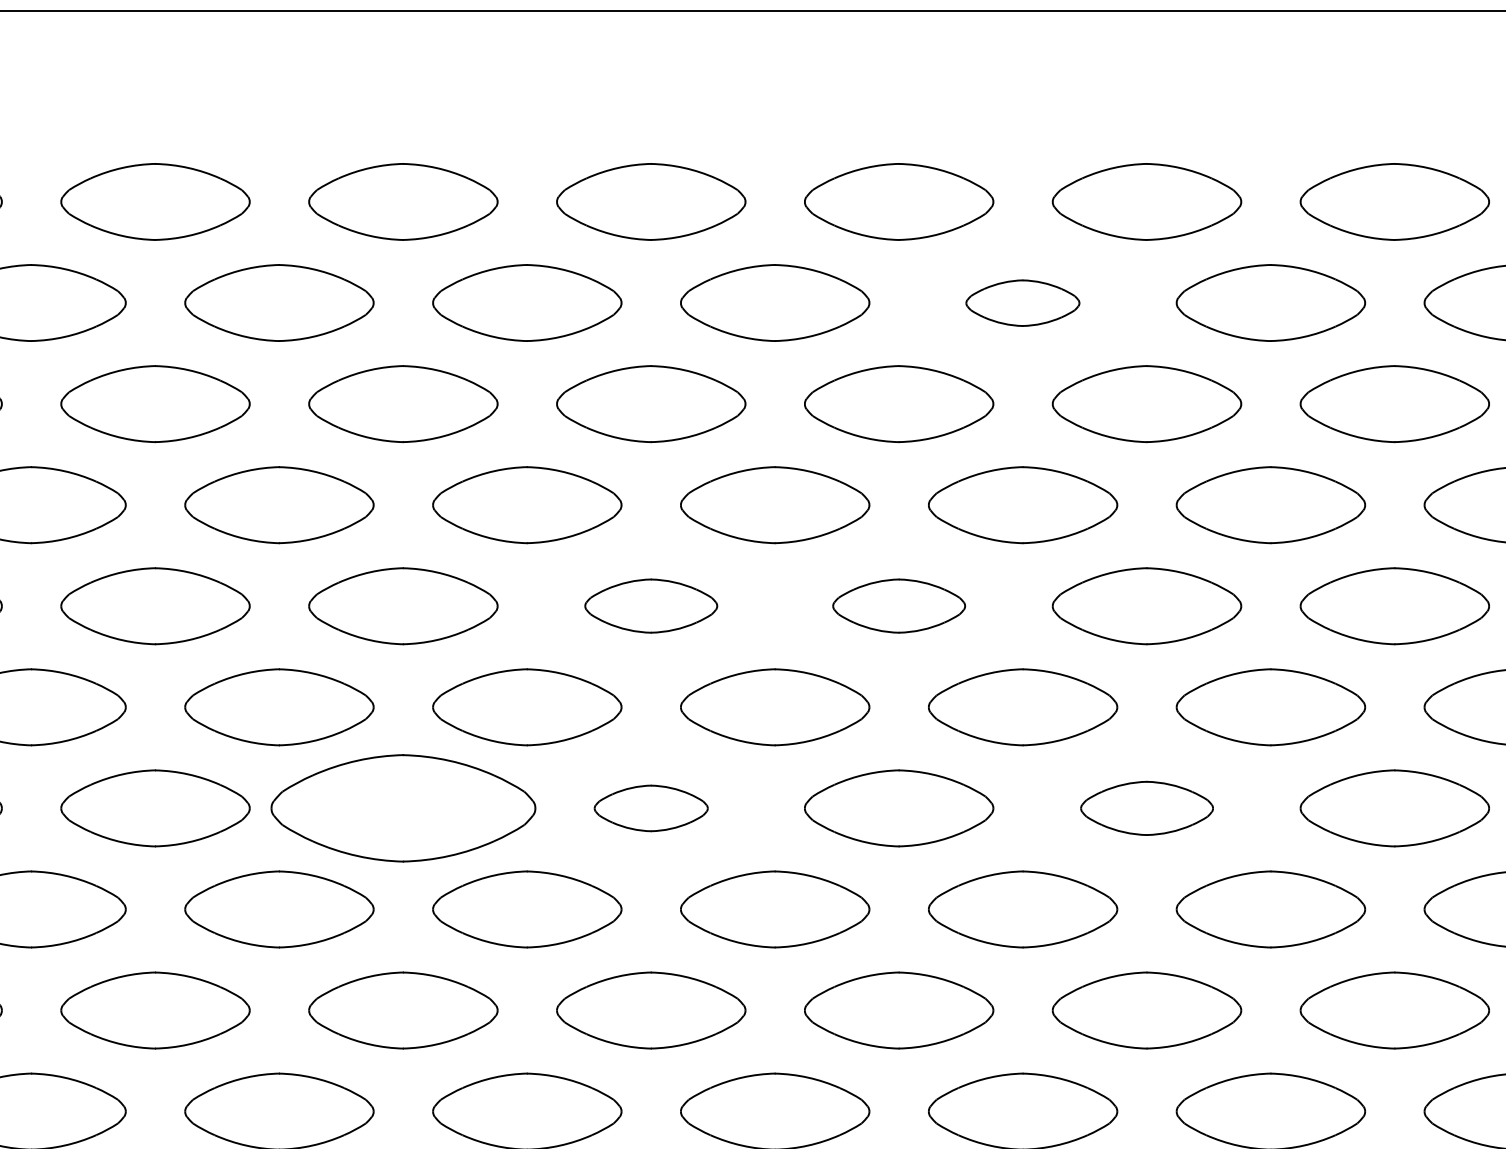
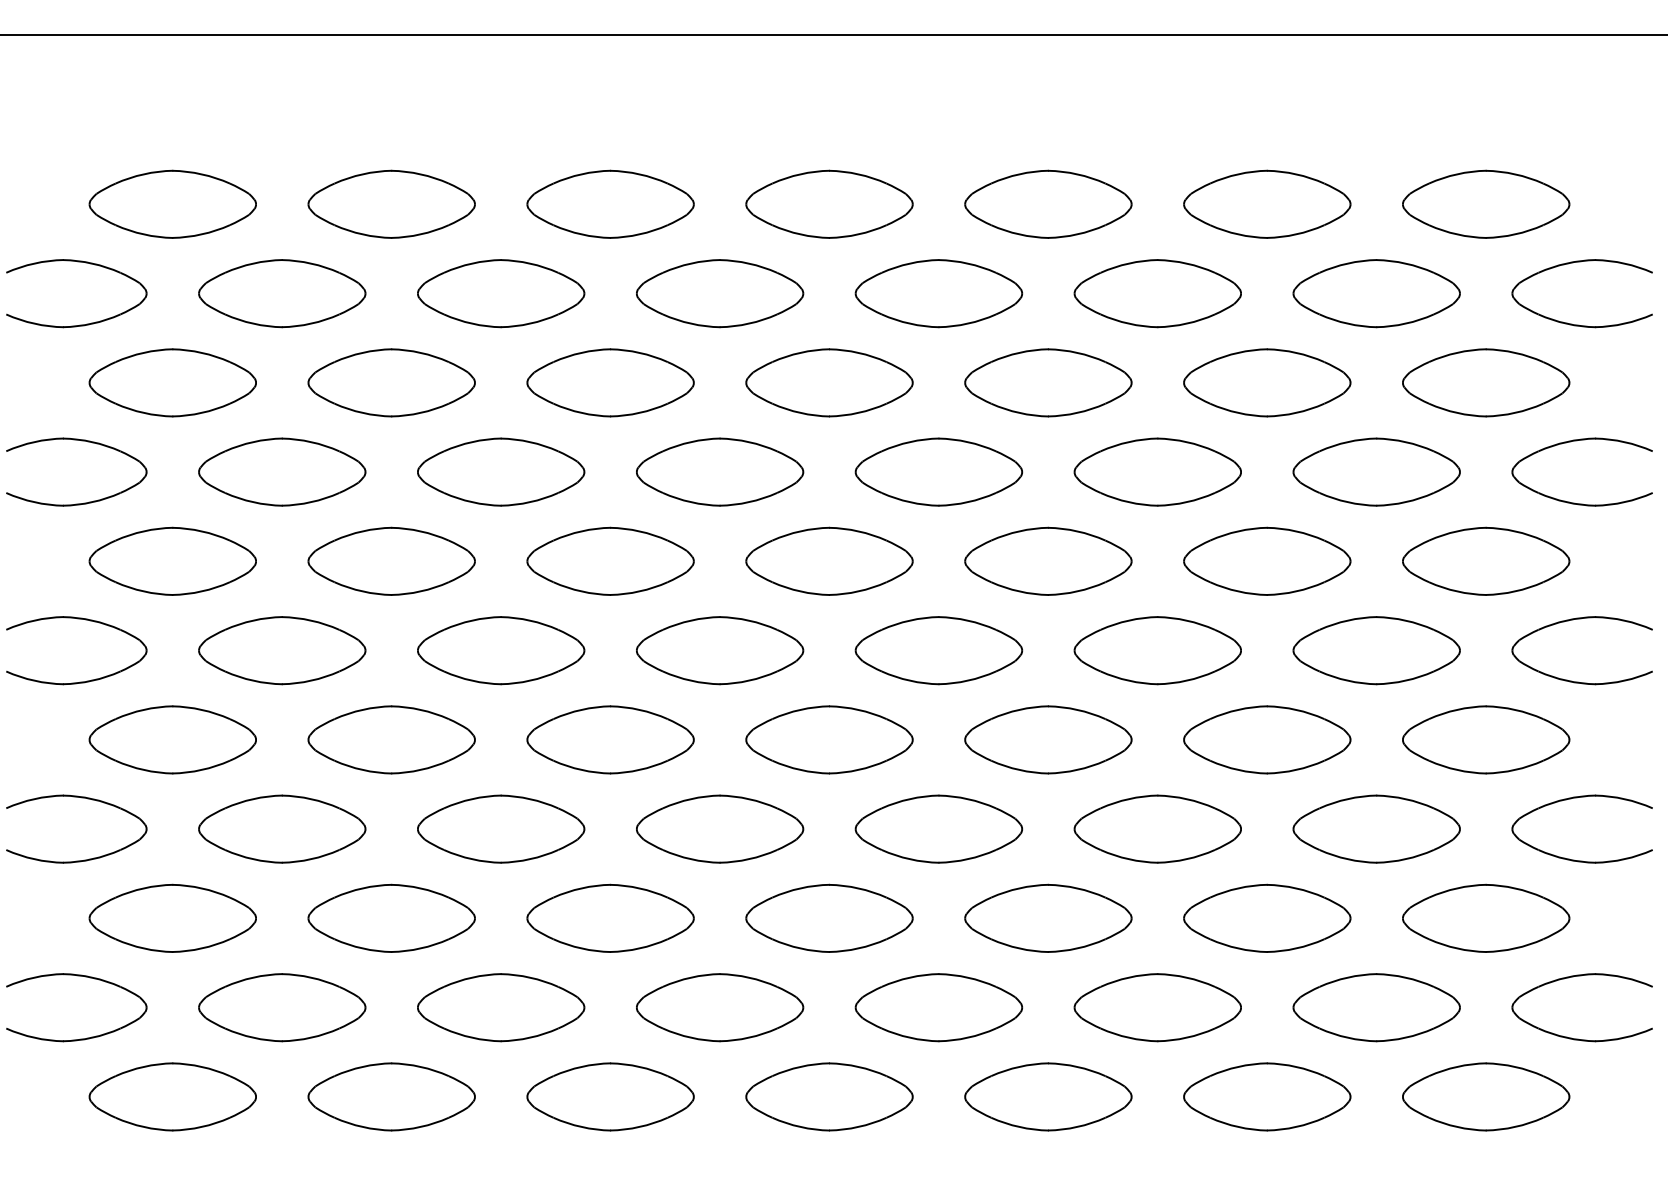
part: (1022, 302) -> (1157, 293), size x1.67
part: (651, 605) -> (829, 560), size x1.43
part: (899, 605) -> (1048, 560), size x1.43
part: (403, 807) -> (610, 739), size x0.71
part: (651, 807) -> (829, 739), size x1.67
part: (1147, 807) -> (1267, 739), size x1.43

